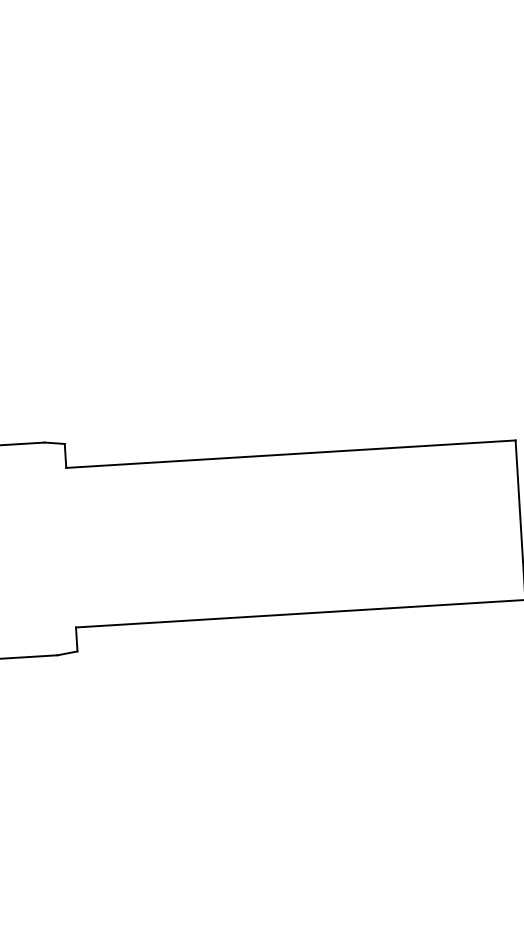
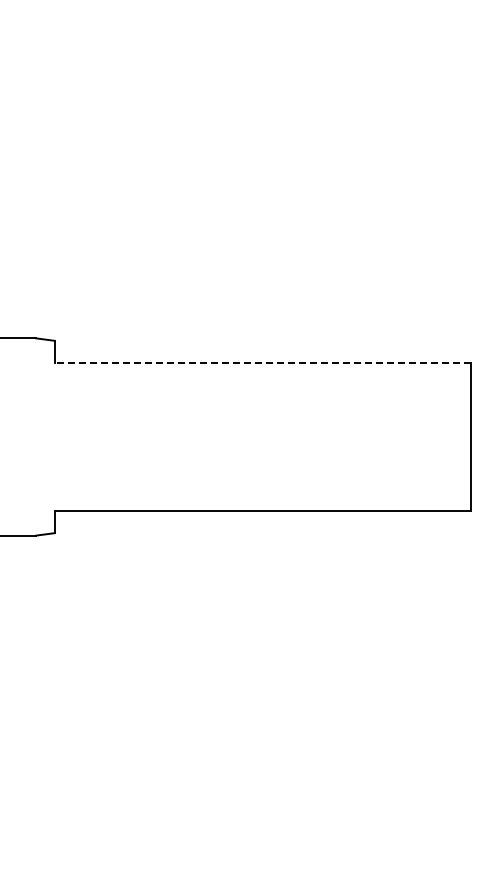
line: (290, 454) -> (262, 363), solid -> dashed

